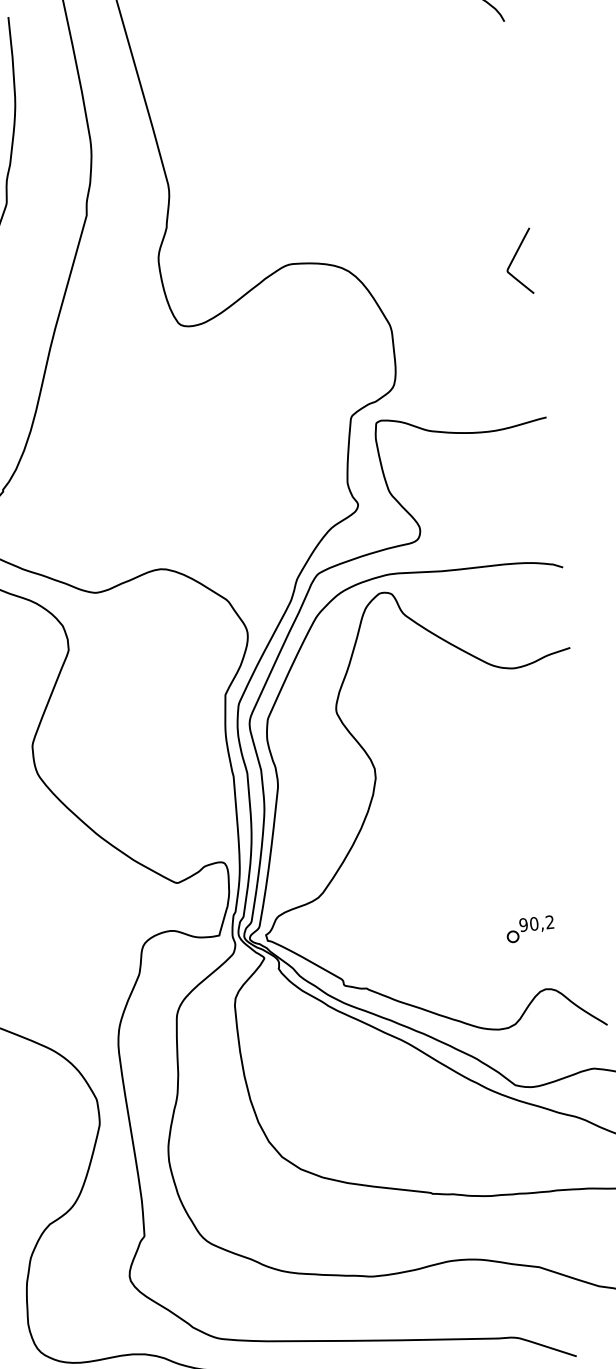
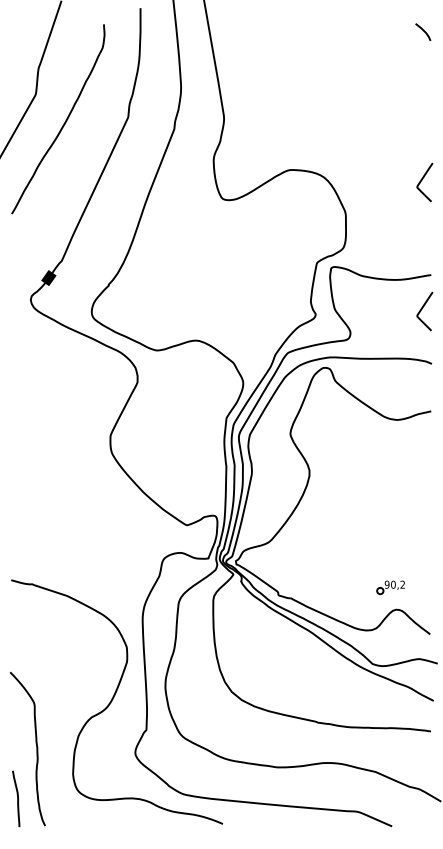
curve: (537, 477) -> (422, 309), added
part: (529, 929) -> (390, 587), moved

